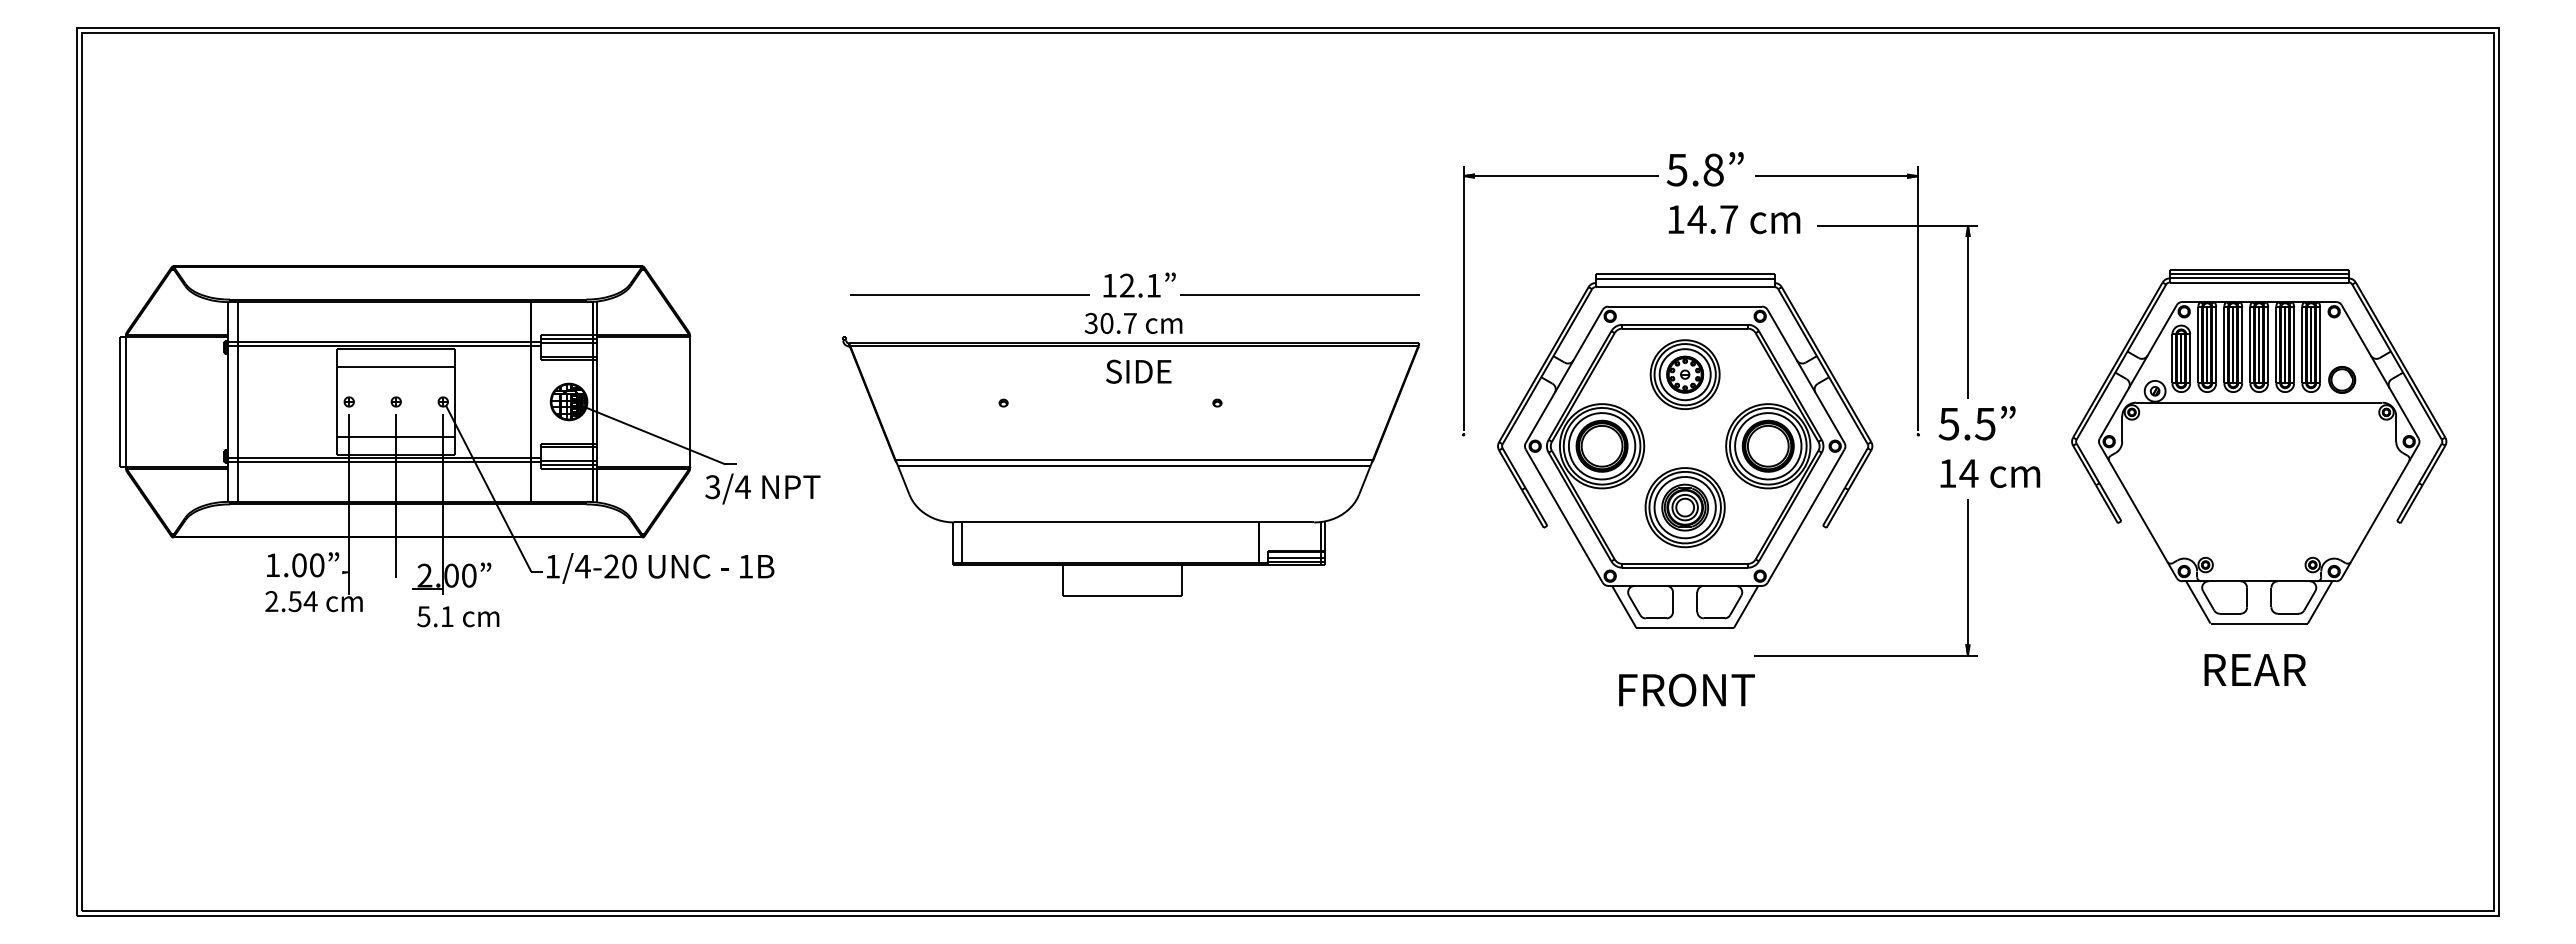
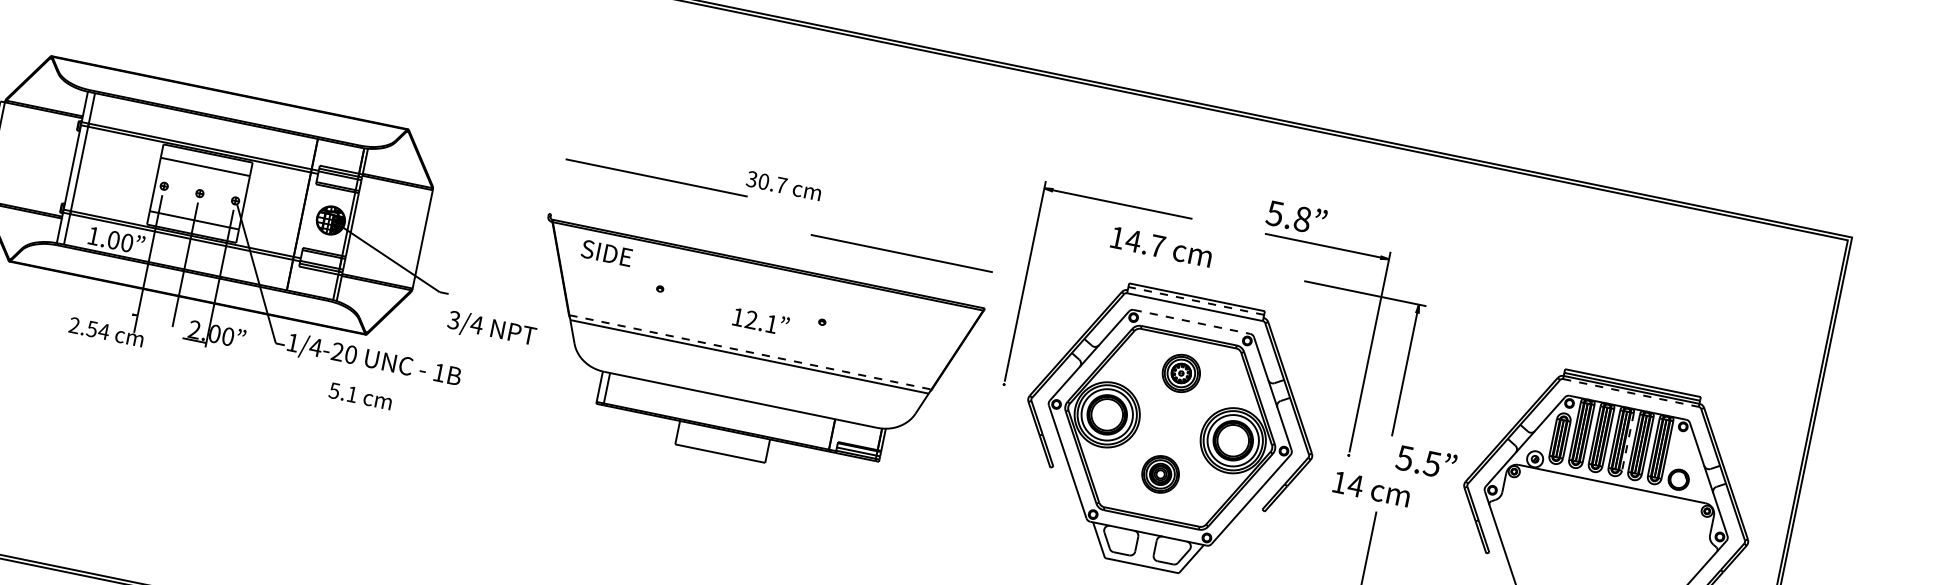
text: (1704, 169) -> (1295, 217), moved
text: (1734, 219) -> (1161, 246), moved
line: (1685, 278) -> (1196, 300), solid -> dashed
line: (2259, 282) -> (1631, 393), solid -> dashed
text: (1139, 284) -> (760, 321), moved
line: (969, 294) -> (656, 177), moved
line: (1685, 306) -> (1192, 321), solid -> dashed
text: (1133, 322) -> (784, 185), moved
line: (2268, 345) -> (1628, 442), solid -> dashed
text: (1138, 371) -> (606, 253), moved
part: (1684, 374) -> (1180, 373), size x0.7
text: (1976, 423) -> (1425, 462), moved
line: (1134, 459) -> (750, 352), solid -> dashed
text: (1990, 473) -> (1372, 489), moved
text: (762, 488) -> (491, 328), moved
part: (1684, 507) -> (1160, 474), size x0.6
text: (303, 564) -> (117, 240), moved
text: (458, 616) -> (360, 396), moved

